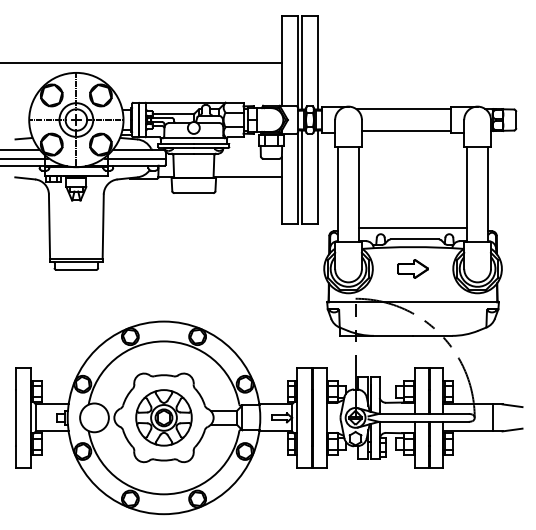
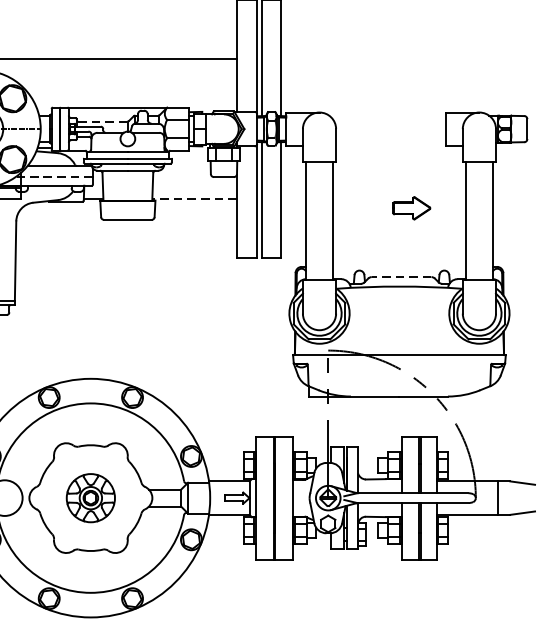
line: (403, 109) -> (387, 116), removed
line: (173, 113) -> (102, 121), solid -> dashed
line: (405, 130) -> (390, 142), removed
line: (135, 158) -> (55, 176), solid -> dashed
line: (247, 176) -> (194, 199), solid -> dashed
line: (412, 227) -> (398, 262), removed
line: (414, 239) -> (401, 277), solid -> dashed
part: (412, 268) -> (411, 207), moved
part: (163, 417) -> (90, 497), size x0.7

